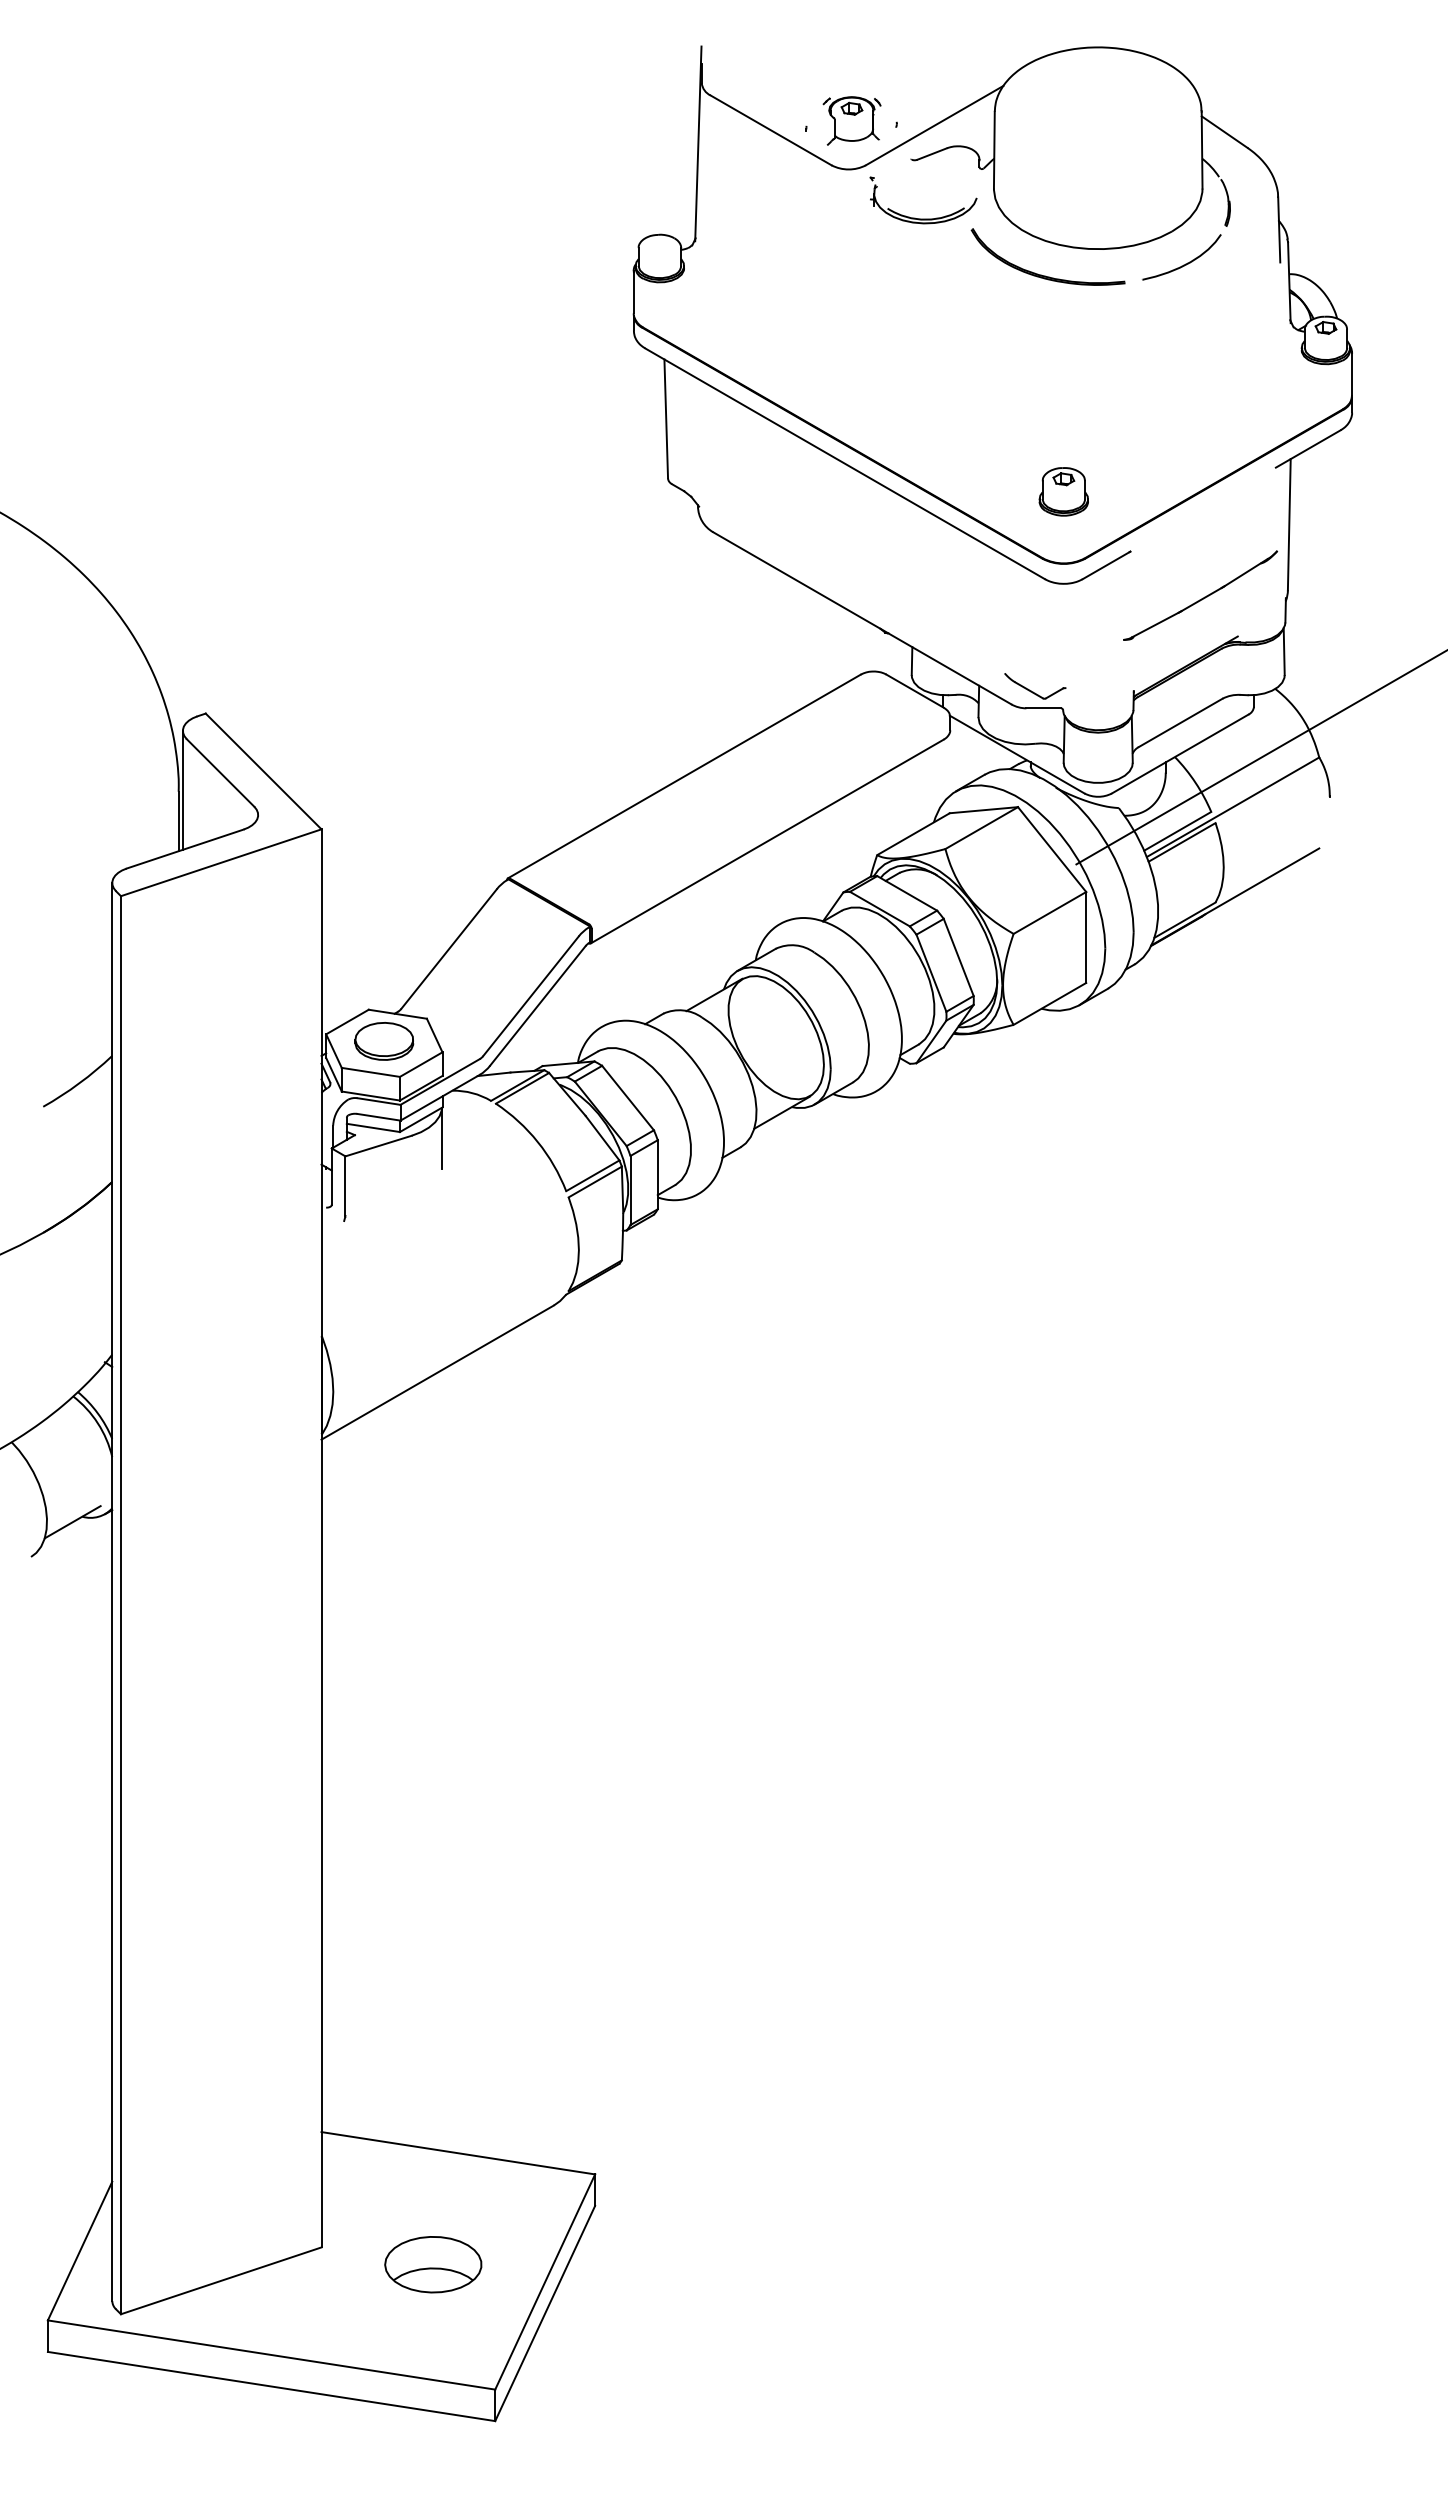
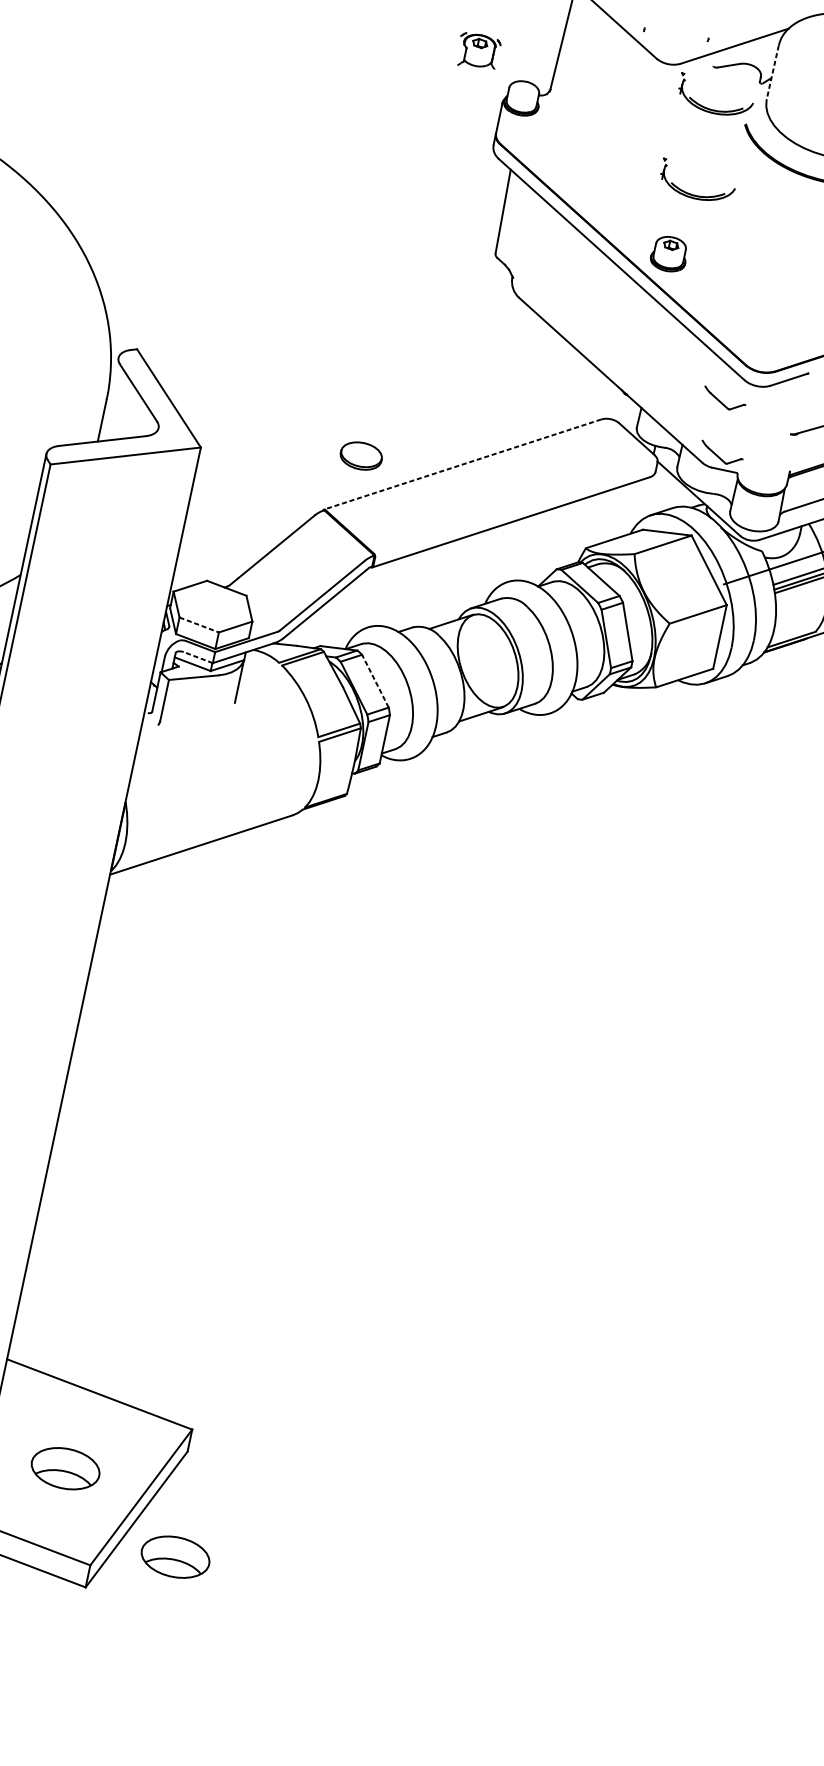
part: (851, 120) -> (478, 51), moved
line: (994, 150) -> (772, 72), solid -> dashed
part: (923, 340) -> (694, 194), added
part: (1063, 491) -> (669, 253), moved
part: (1023, 611) -> (724, 399), added
line: (684, 776) -> (462, 464), solid -> dashed
line: (182, 789) -> (109, 398), removed
part: (384, 1041) -> (361, 456), moved
line: (371, 1072) -> (199, 625), solid -> dashed
line: (627, 1097) -> (375, 680), solid -> dashed
line: (379, 1117) -> (198, 657), solid -> dashed
part: (609, 2353) -> (175, 1557), added

